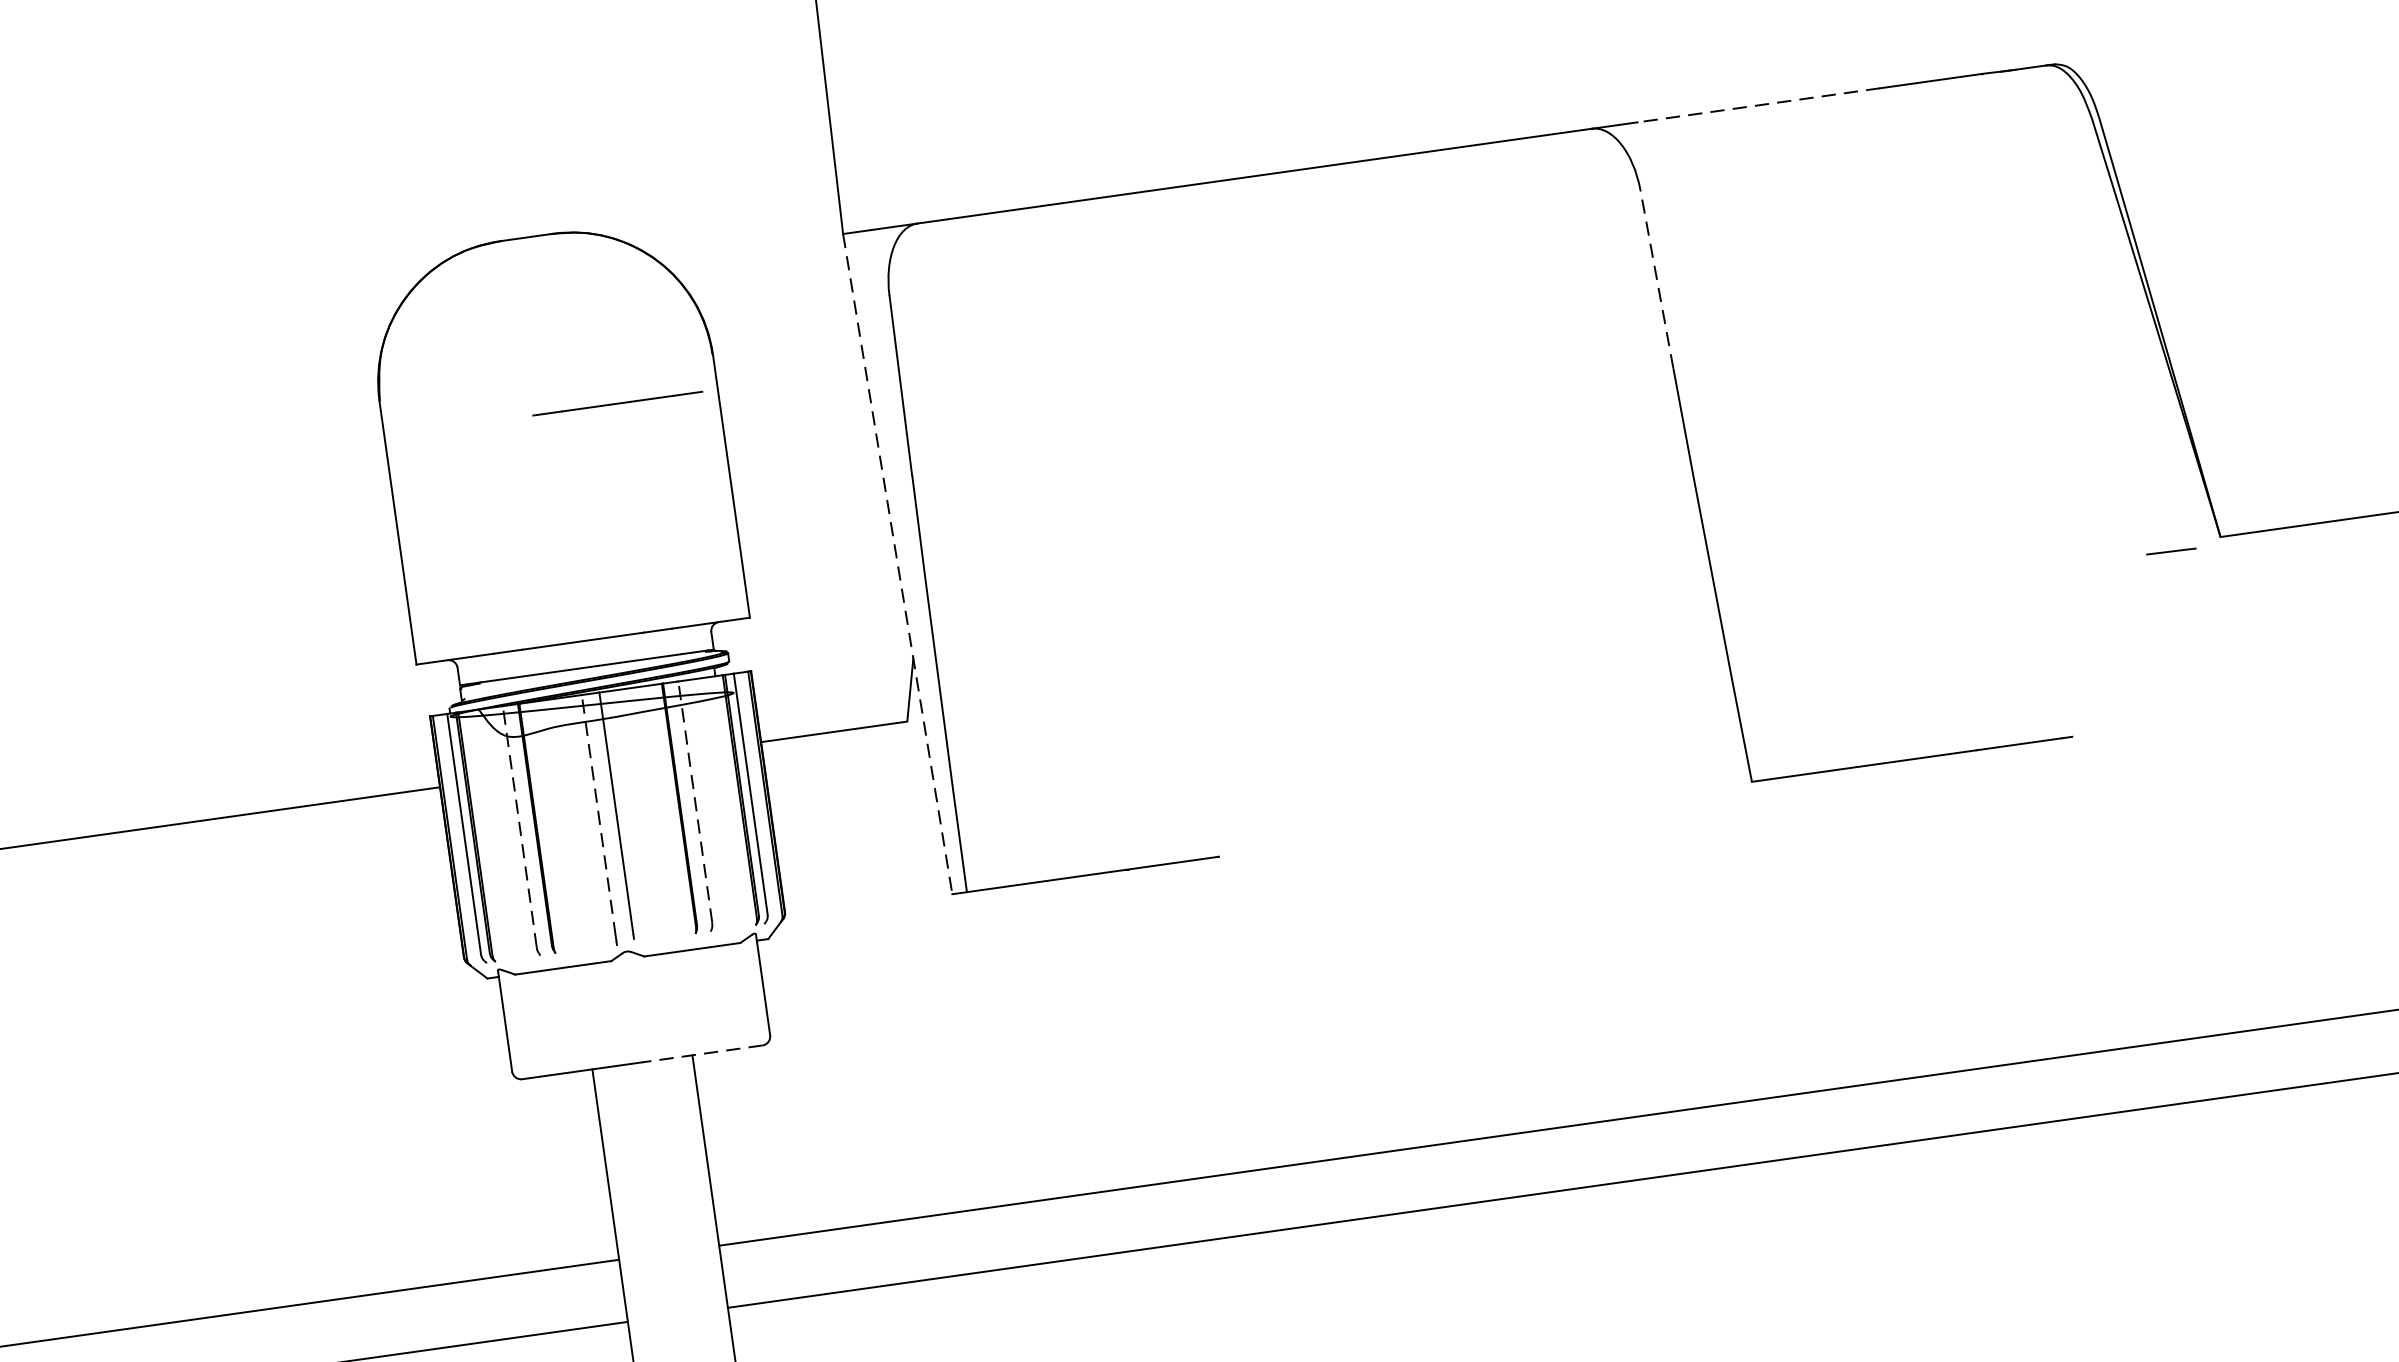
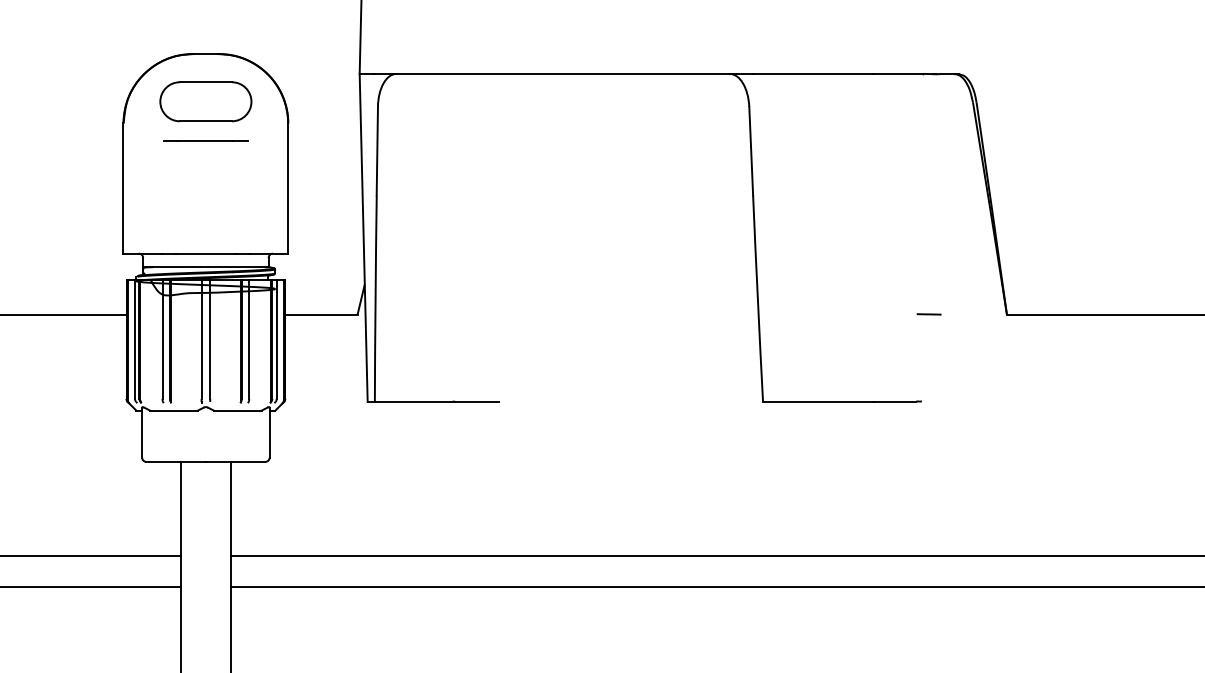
line: (1758, 104) -> (812, 73), dashed -> solid
line: (1657, 277) -> (751, 150), dashed -> solid
part: (539, 333) -> (205, 101), added
line: (616, 403) -> (205, 140), moved
line: (2170, 551) -> (928, 314), moved
line: (897, 563) -> (363, 237), dashed -> solid
line: (695, 802) -> (249, 339), dashed -> solid
line: (598, 816) -> (201, 339), dashed -> solid
line: (519, 827) -> (162, 339), dashed -> solid
line: (702, 1053) -> (235, 461), dashed -> solid

